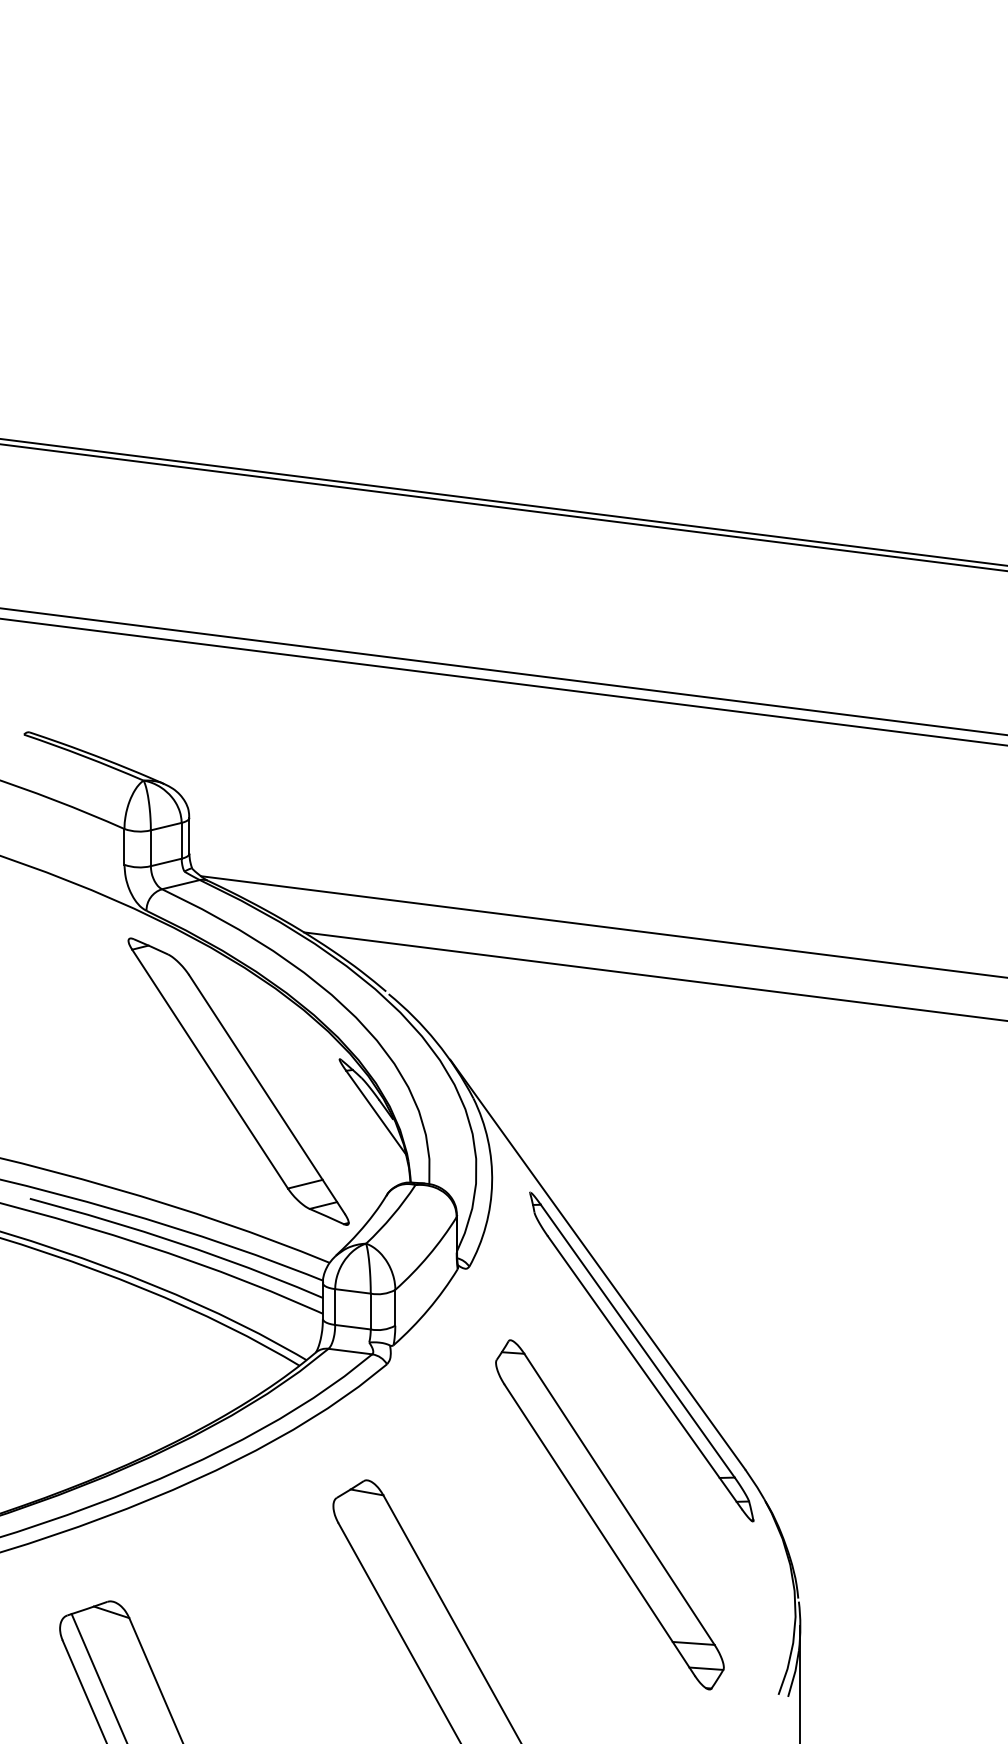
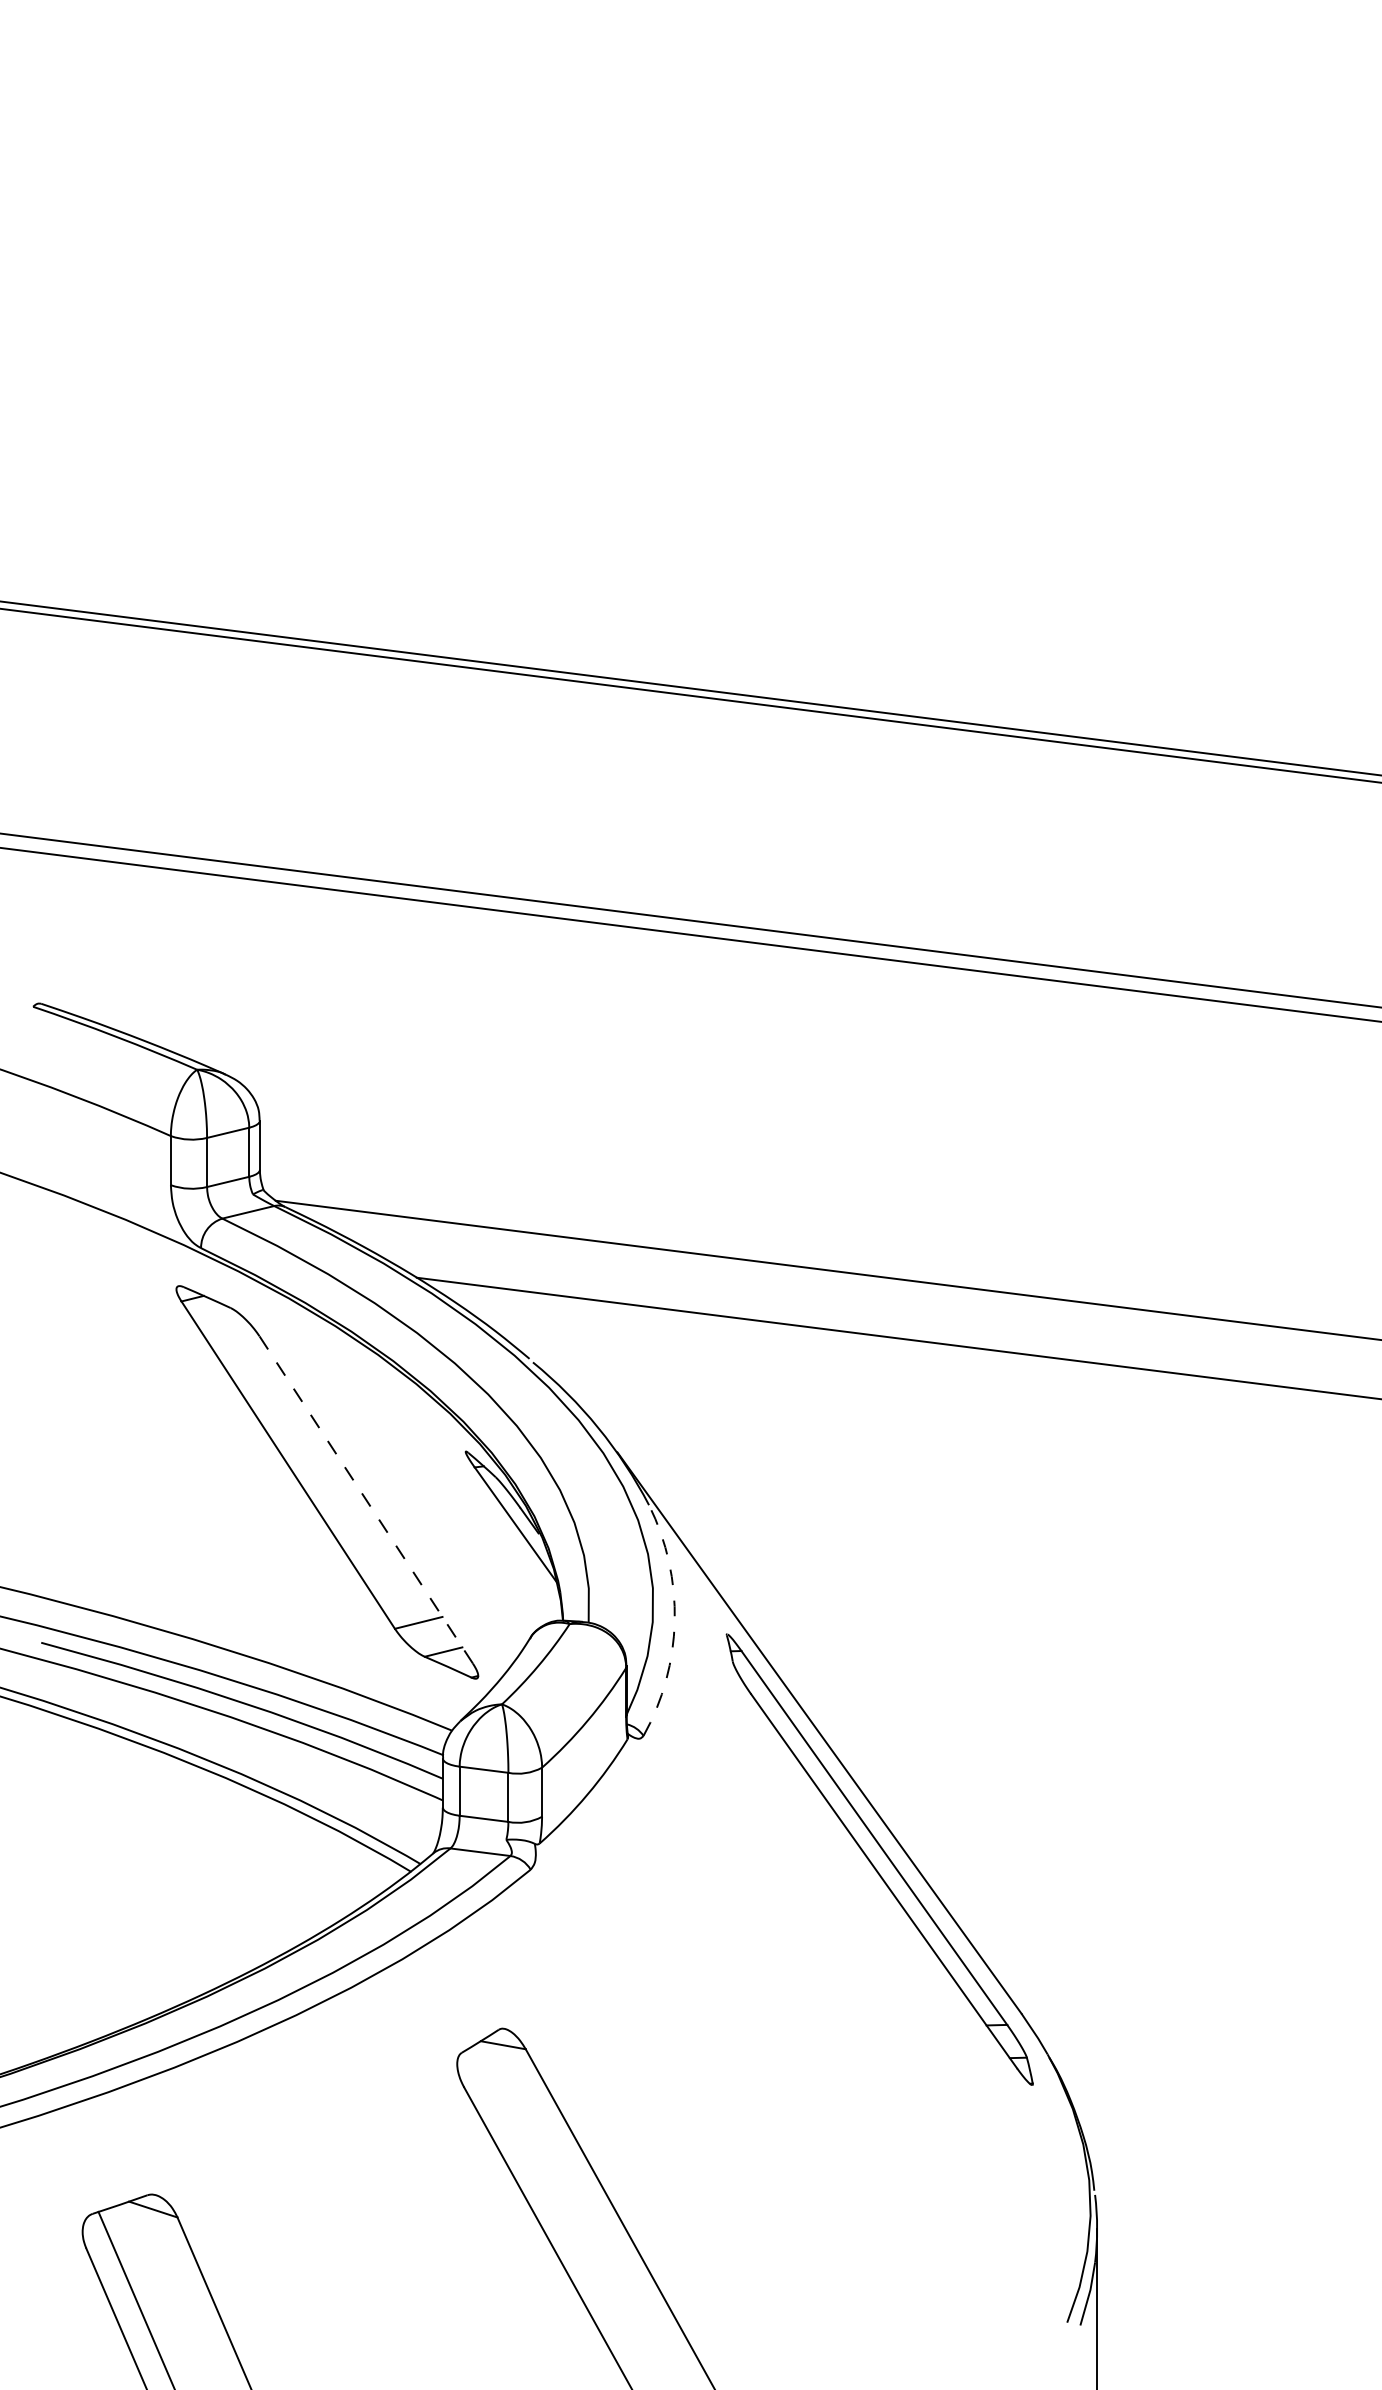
line: (266, 1094) -> (365, 1499), solid -> dashed
arc: (491, 1183) -> (674, 1621), solid -> dashed
part: (610, 1514) -> (836, 2075), removed

